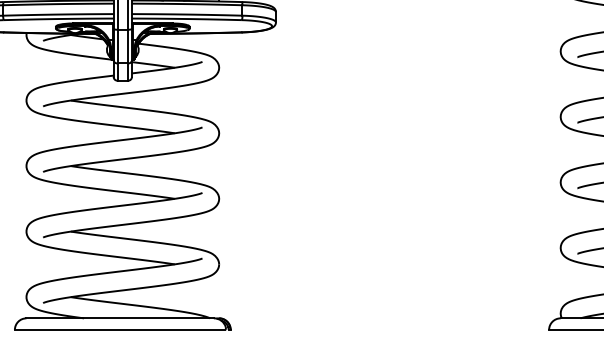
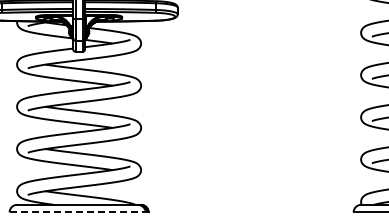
line: (120, 330) -> (77, 212), solid -> dashed

